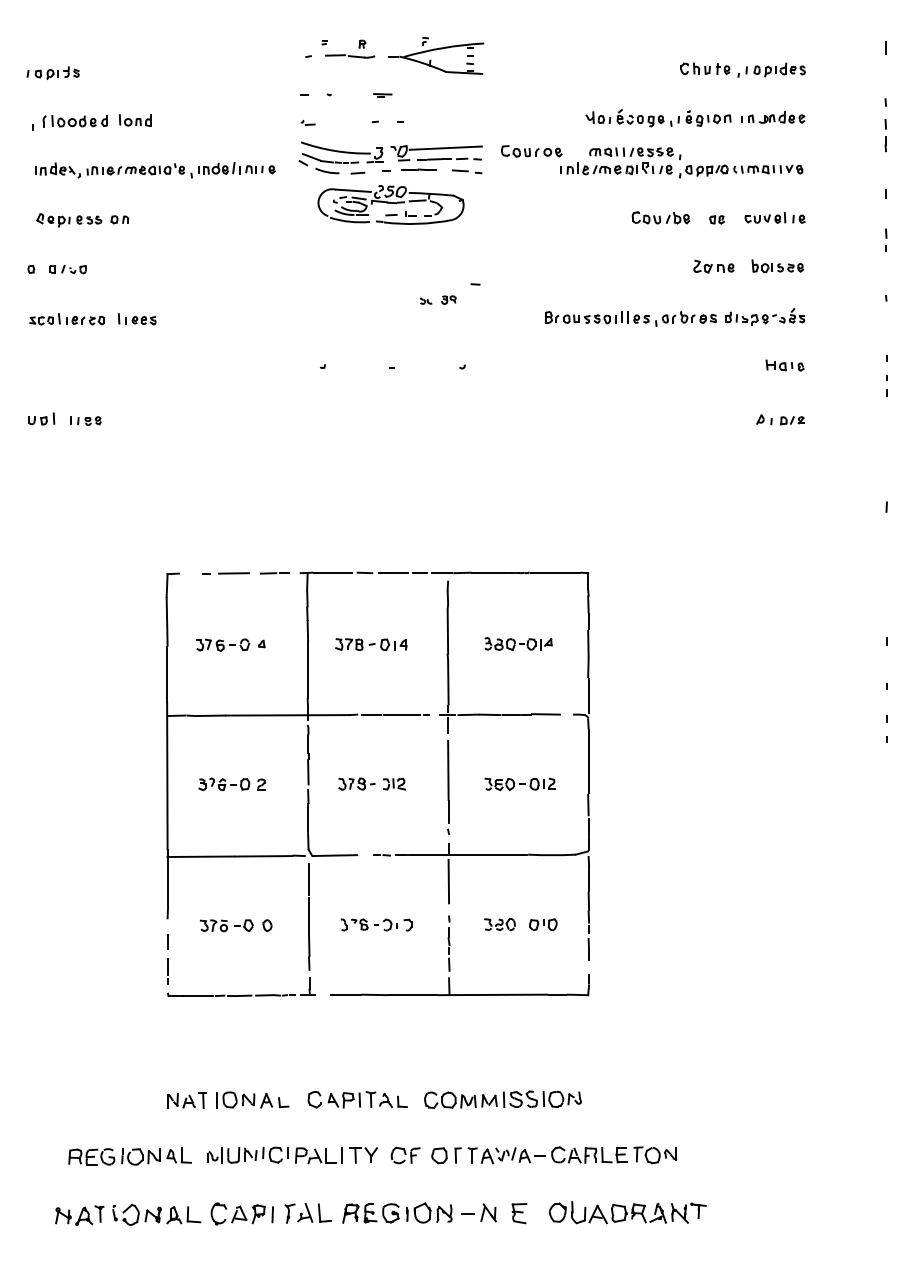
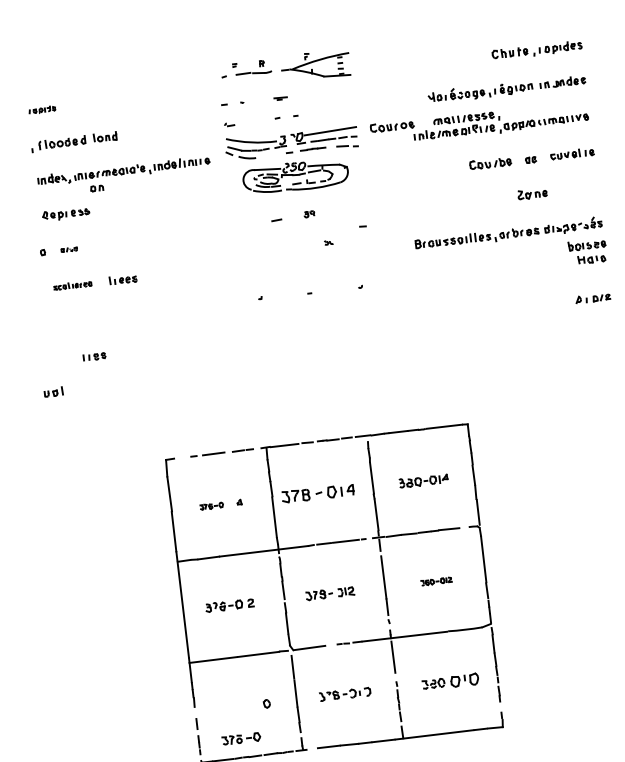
part: (52, 72) -> (41, 109), size x0.7
line: (357, 172) -> (276, 219), moved
part: (119, 219) -> (96, 188), moved
part: (777, 266) -> (586, 245), moved
part: (67, 269) -> (68, 249), size x0.6
part: (448, 299) -> (309, 213), moved
part: (66, 319) -> (72, 285), size x0.7
part: (41, 418) -> (53, 391), moved
part: (223, 644) -> (212, 505), size x0.6
part: (371, 644) -> (318, 493), size x1.4
part: (519, 784) -> (436, 581), size x0.6
part: (543, 924) -> (464, 680), size x1.4
part: (226, 925) -> (241, 738), moved

